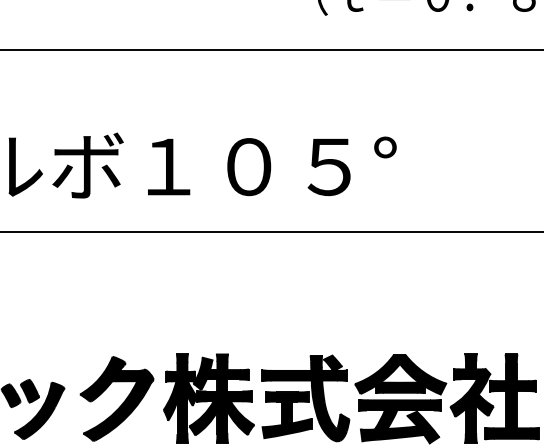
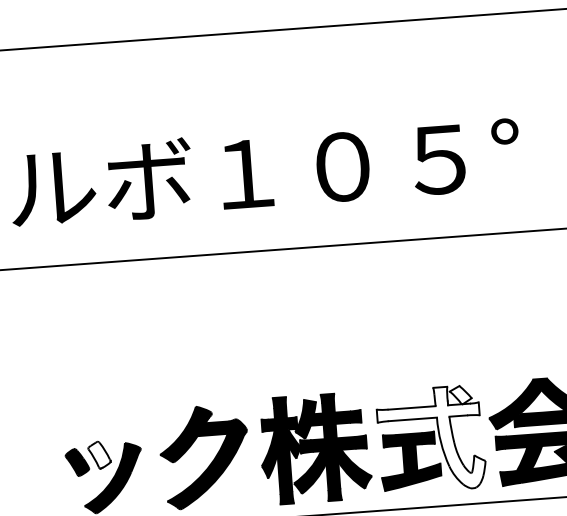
fill: (29, 390) -> (99, 454), removed
fill: (305, 398) -> (430, 439), removed

